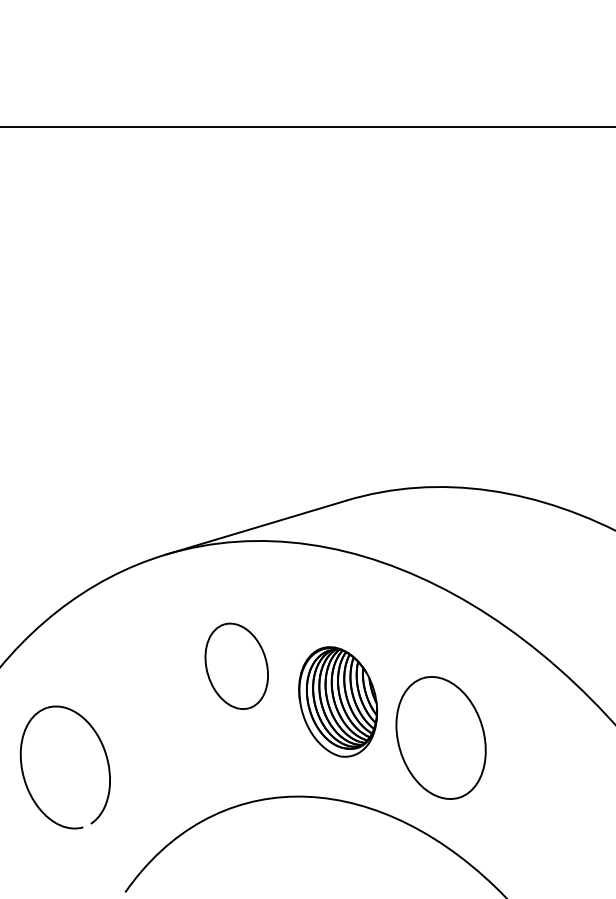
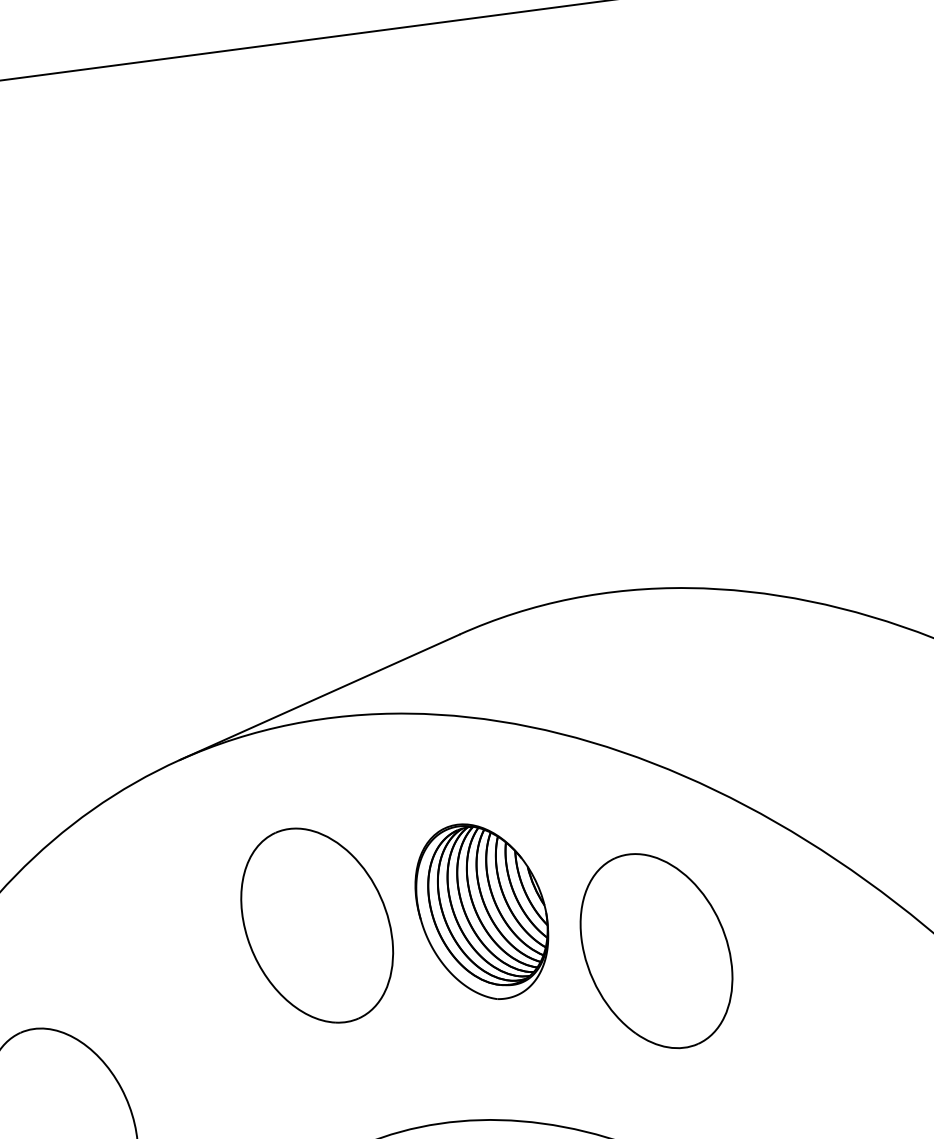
part: (236, 666) -> (317, 926), size x1.43
part: (338, 701) -> (482, 910), moved
part: (440, 737) -> (655, 950), moved

